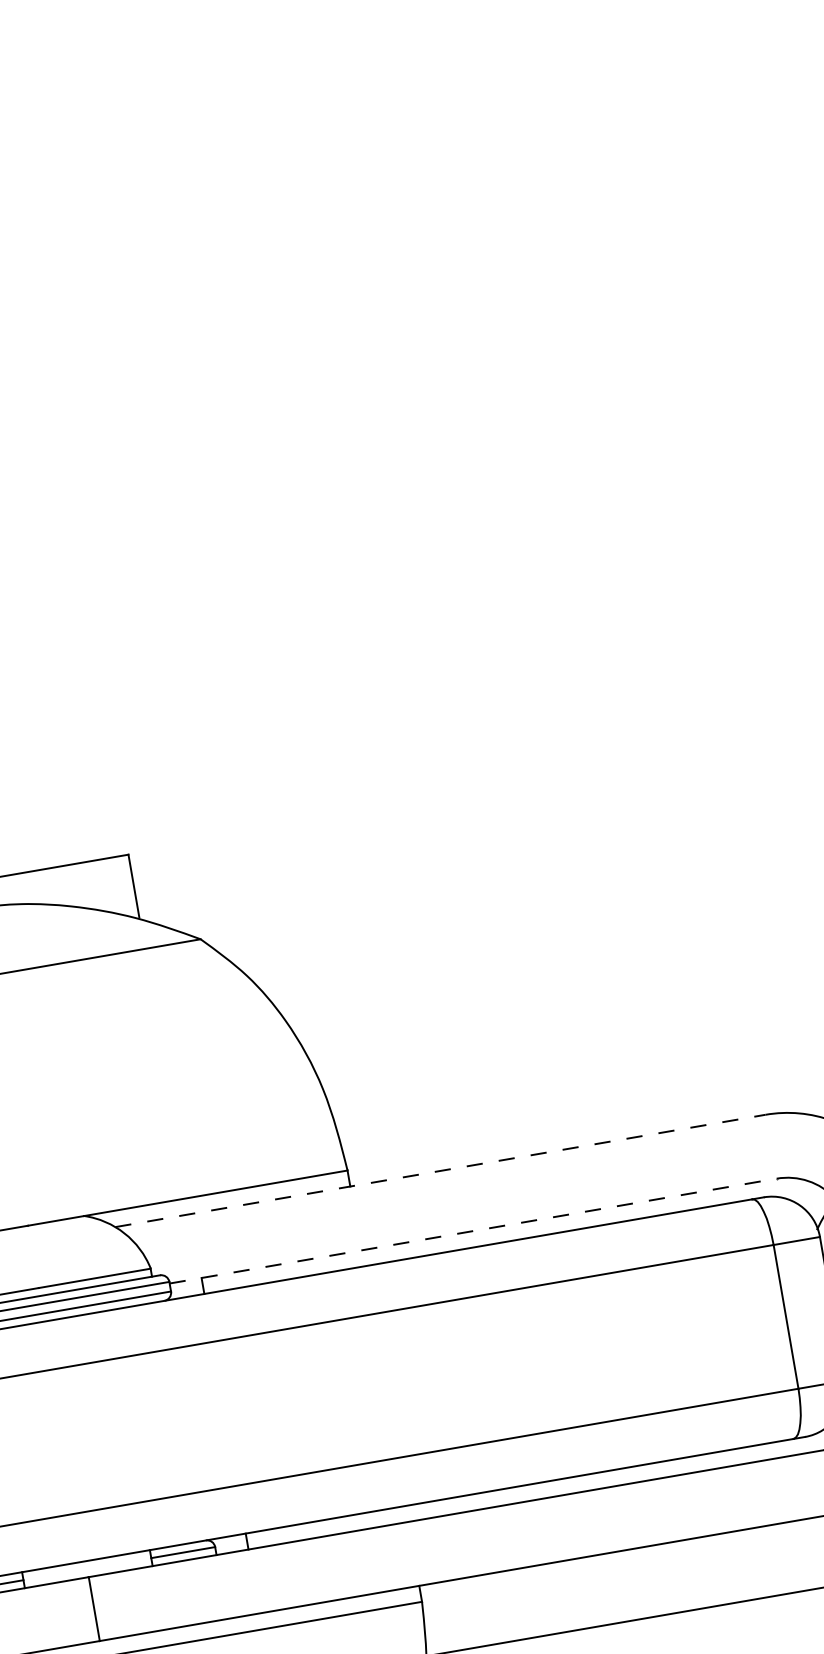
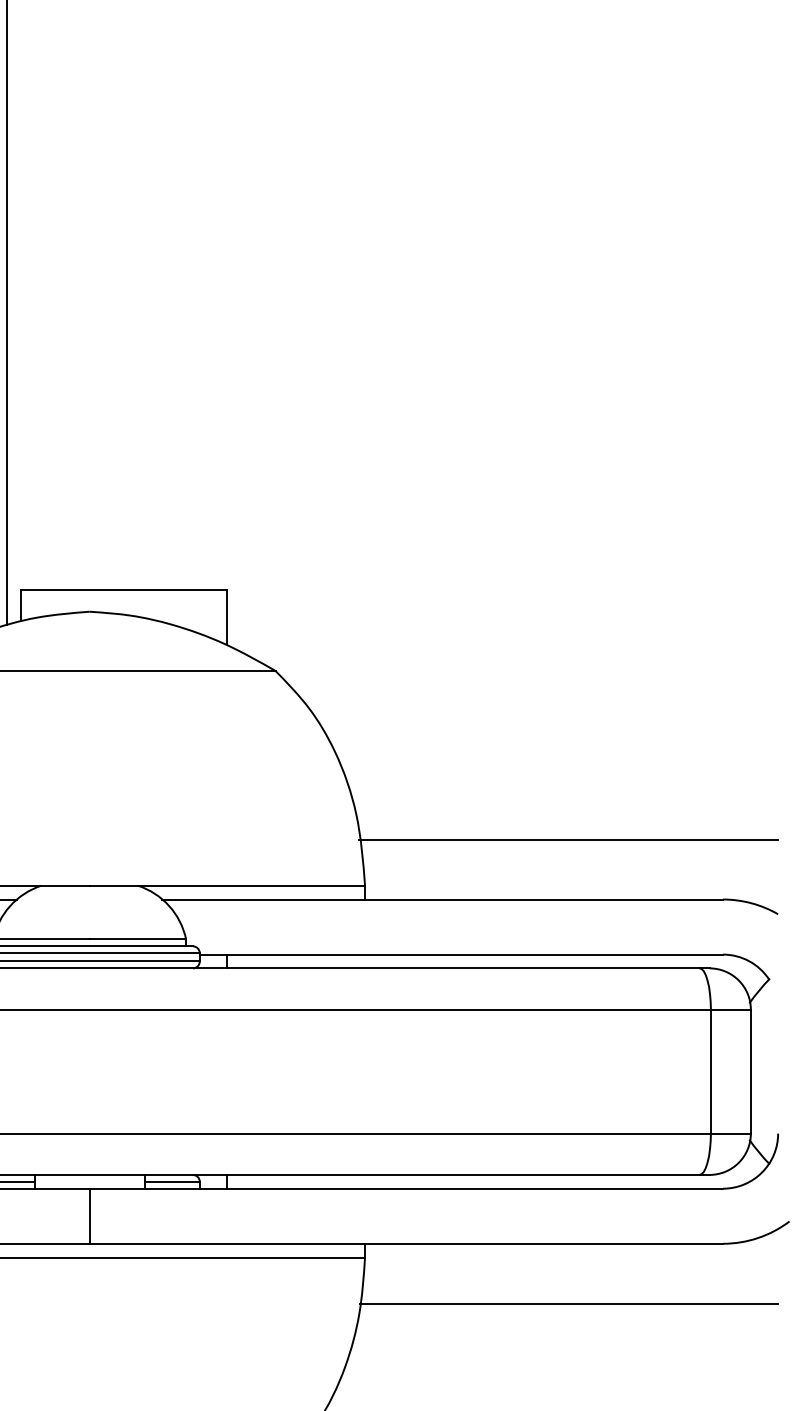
line: (574, 1076) -> (568, 839), added
line: (441, 1170) -> (443, 899), dashed -> solid
line: (473, 1230) -> (461, 954), dashed -> solid

